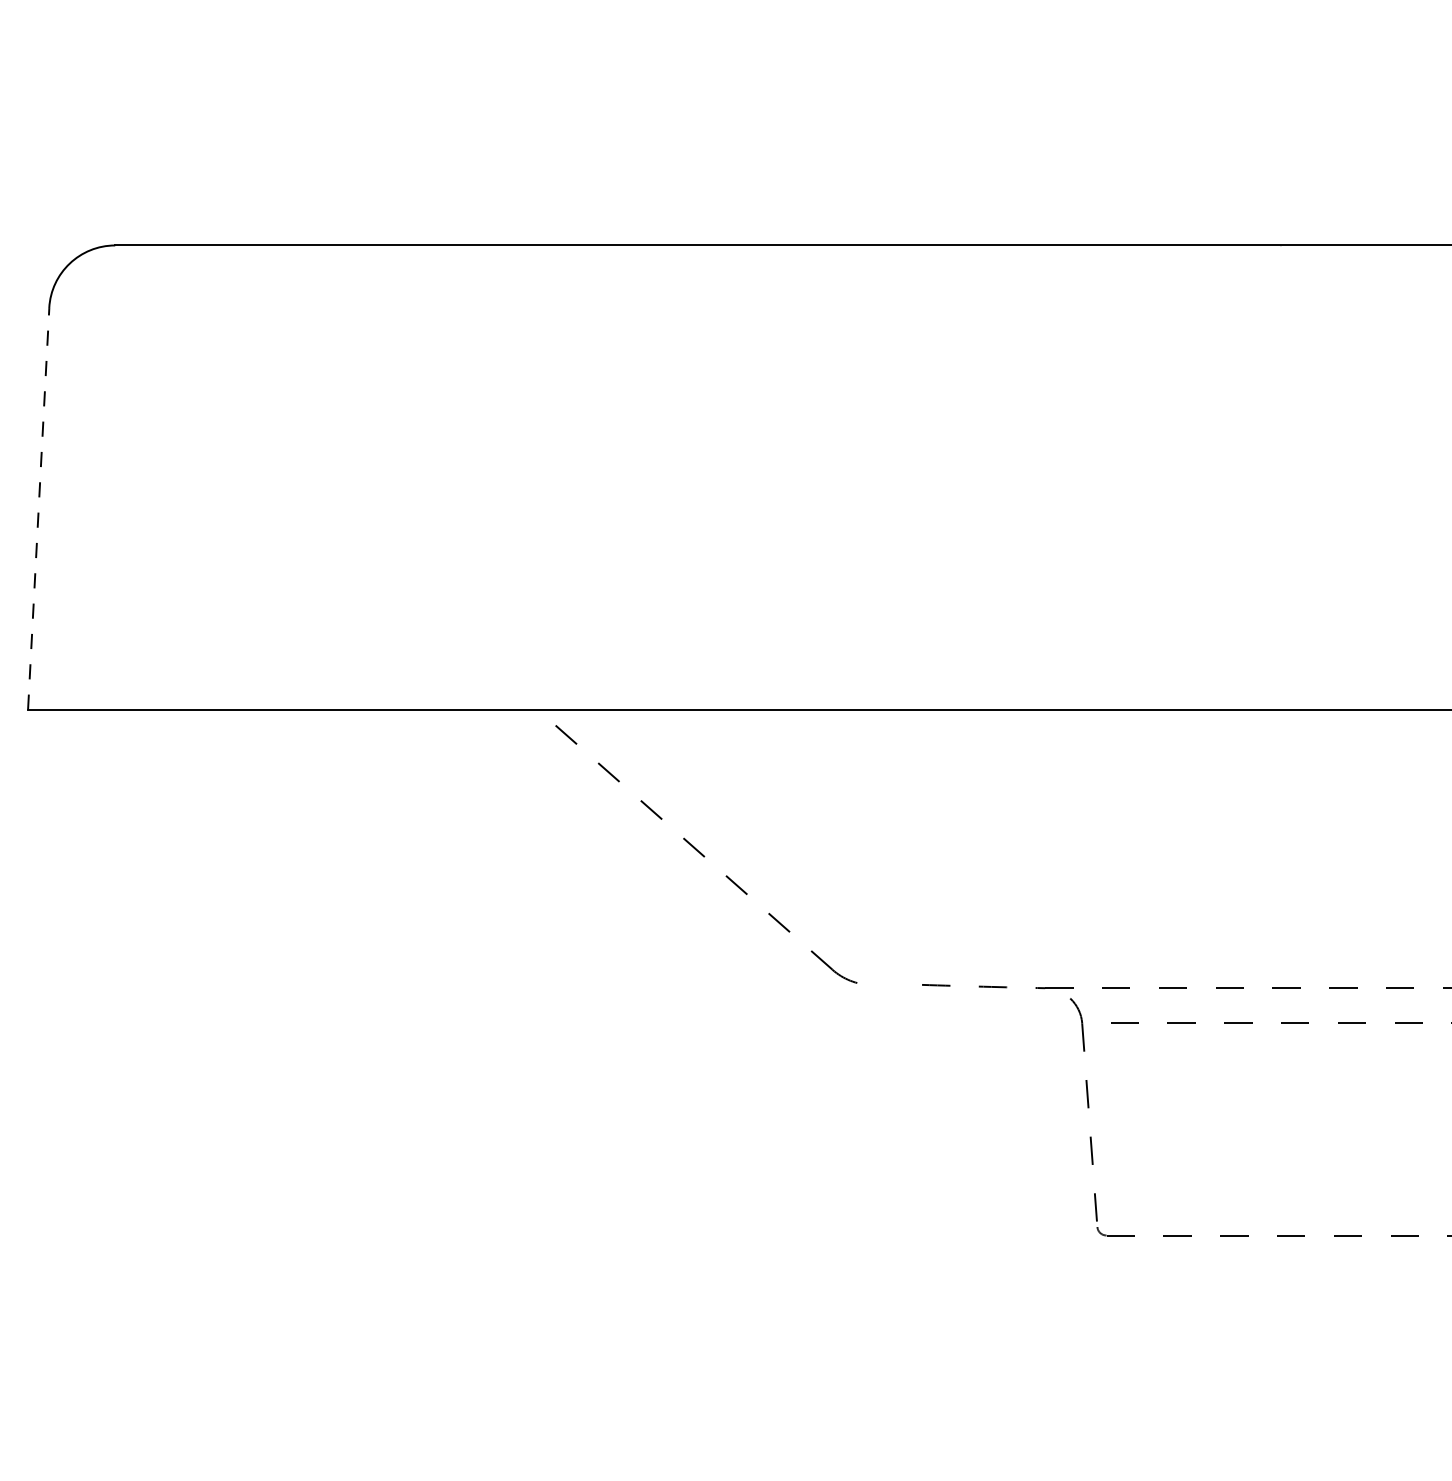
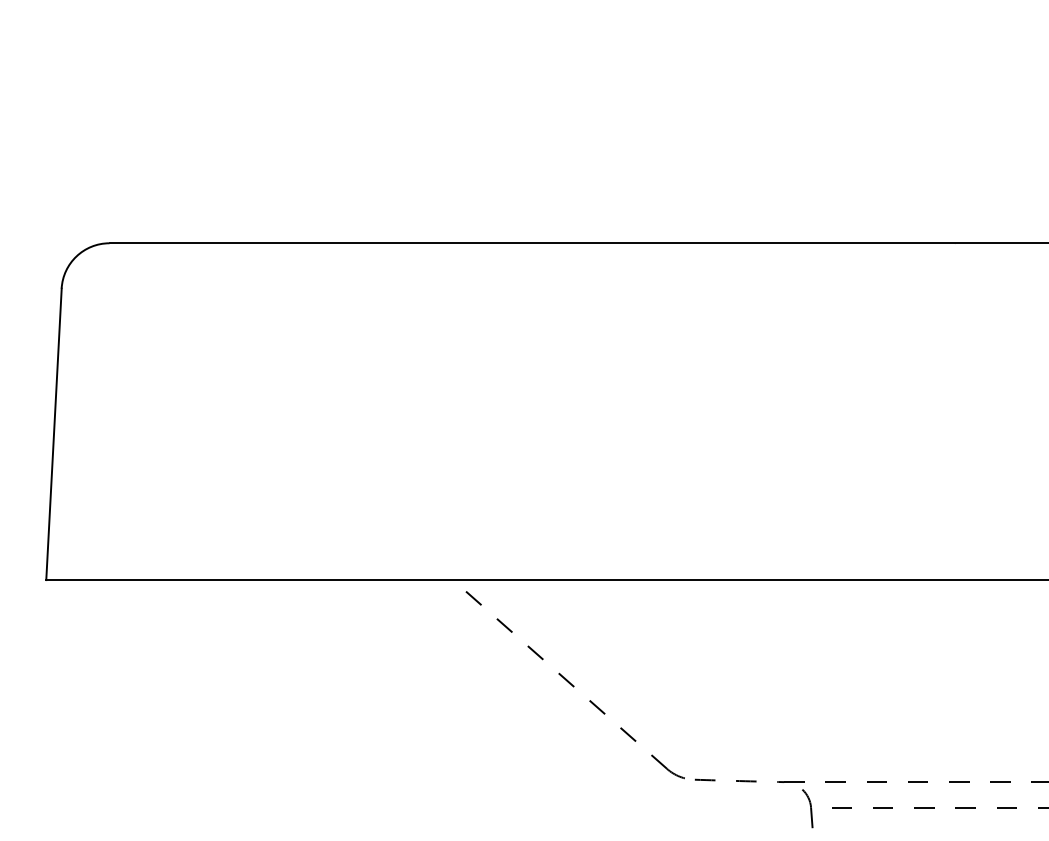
line: (38, 508) -> (53, 434), dashed -> solid
part: (706, 854) -> (575, 685), moved

